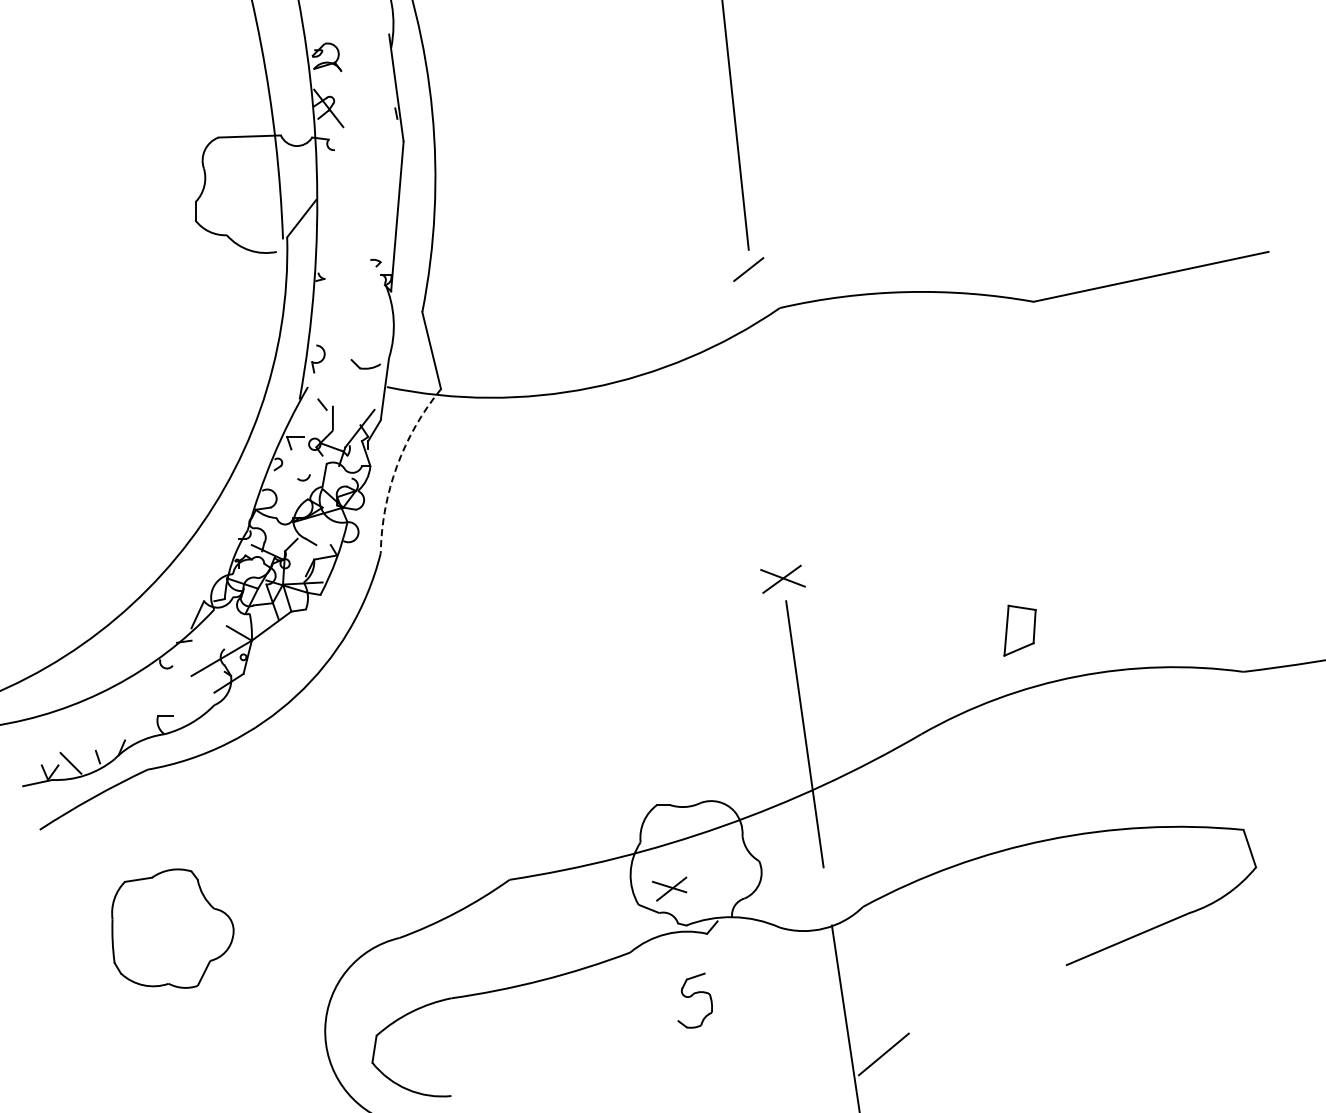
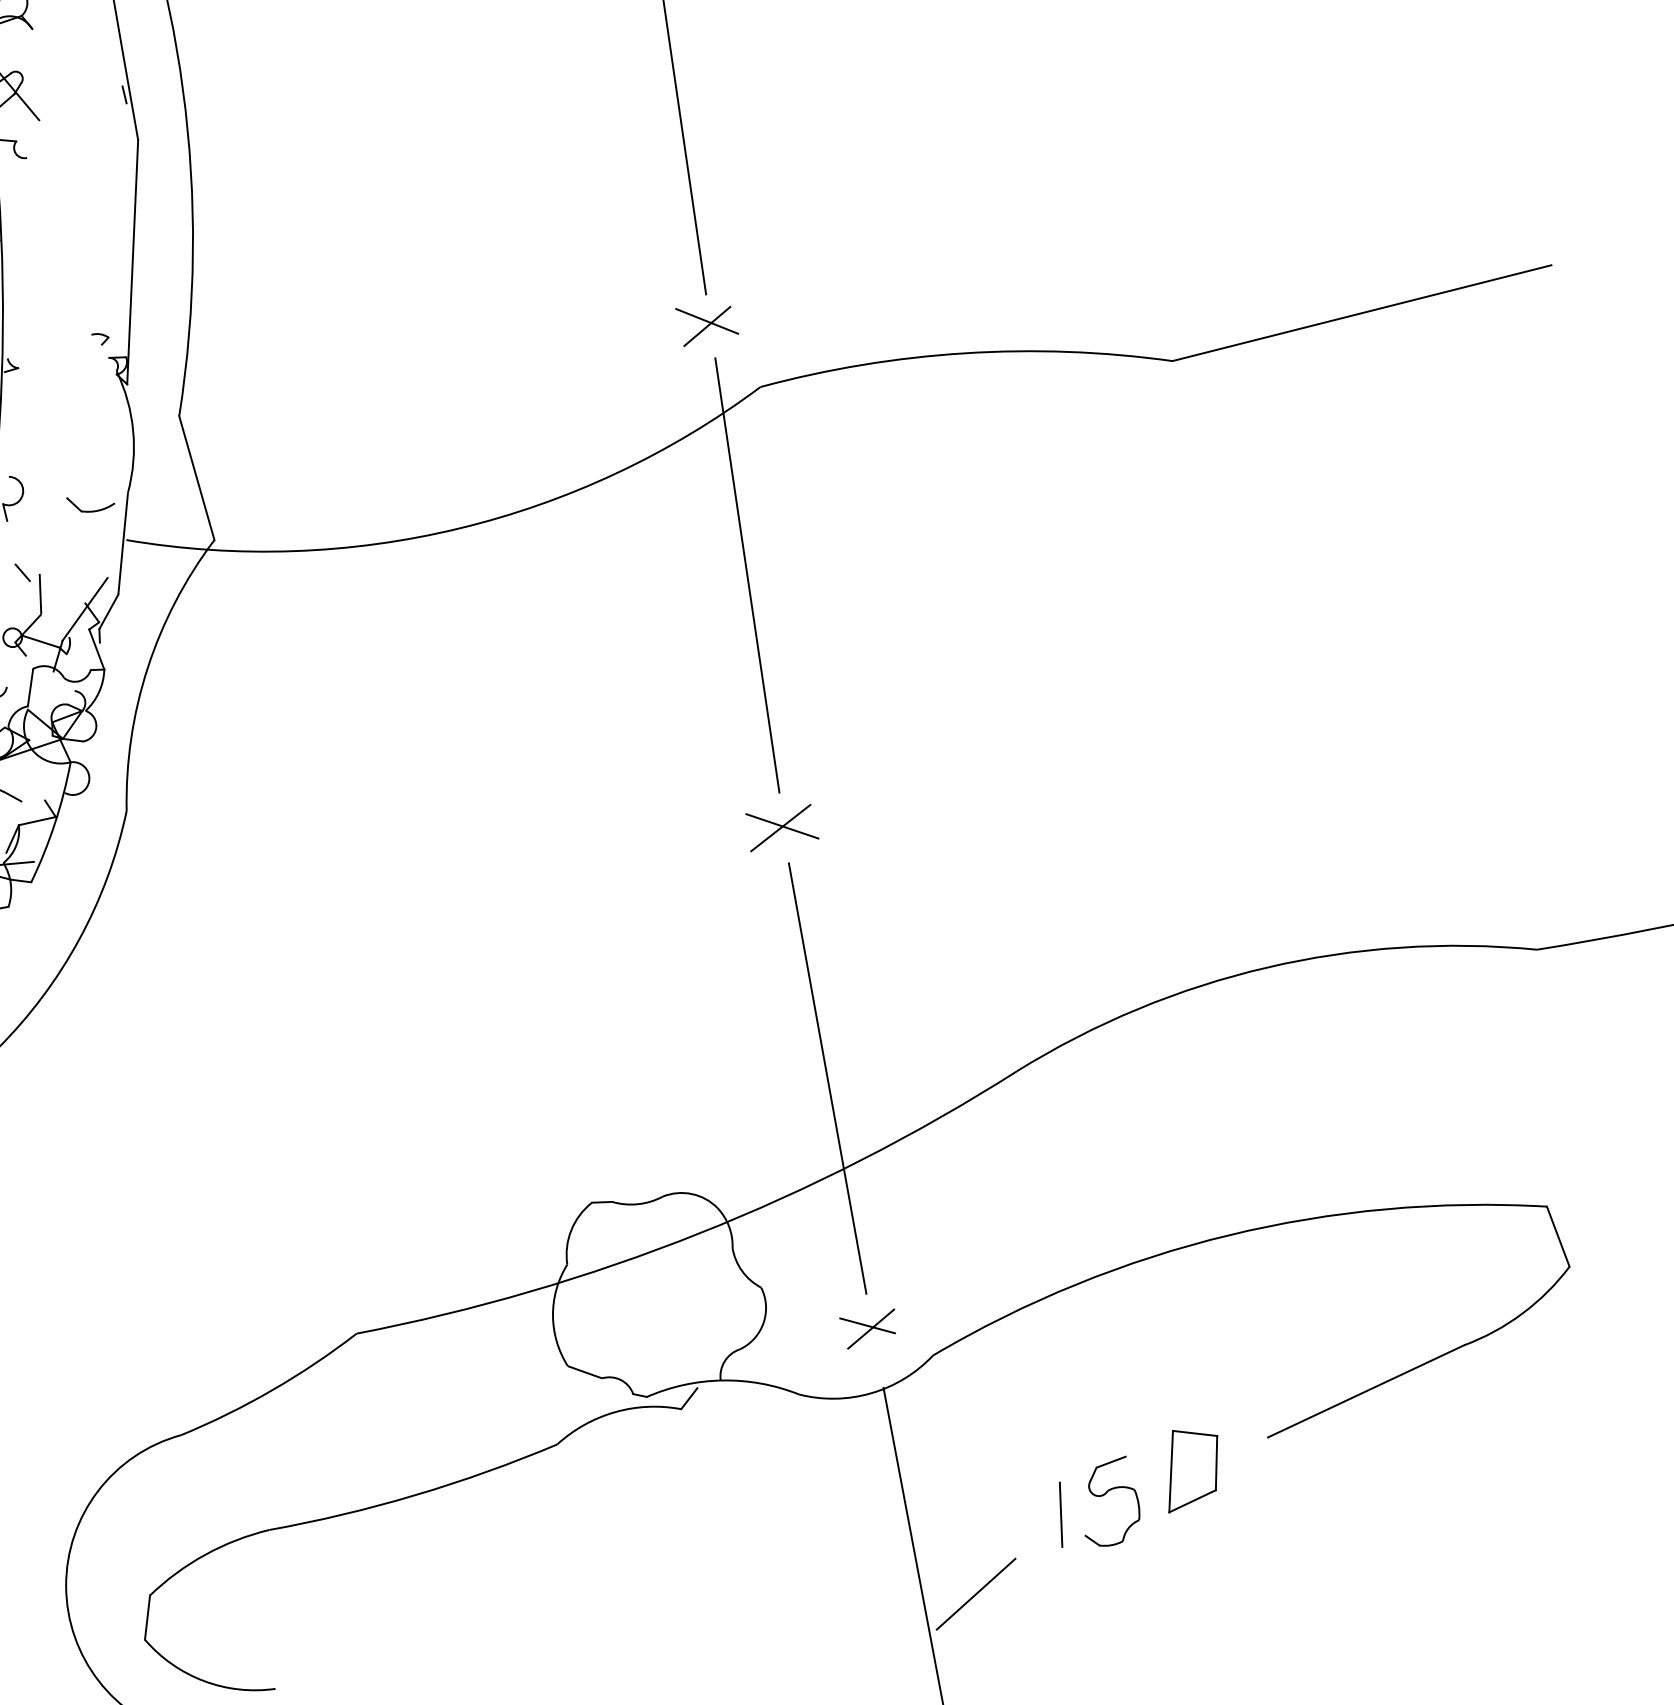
line: (748, 266) -> (706, 321), added
line: (767, 423) -> (747, 575), added
arc: (397, 466) -> (148, 668), dashed -> solid
part: (1019, 630) -> (1192, 1470), moved
part: (669, 888) -> (867, 1328), moved
part: (694, 1000) -> (1110, 1501), moved
line: (937, 1007) -> (1060, 1514), added

